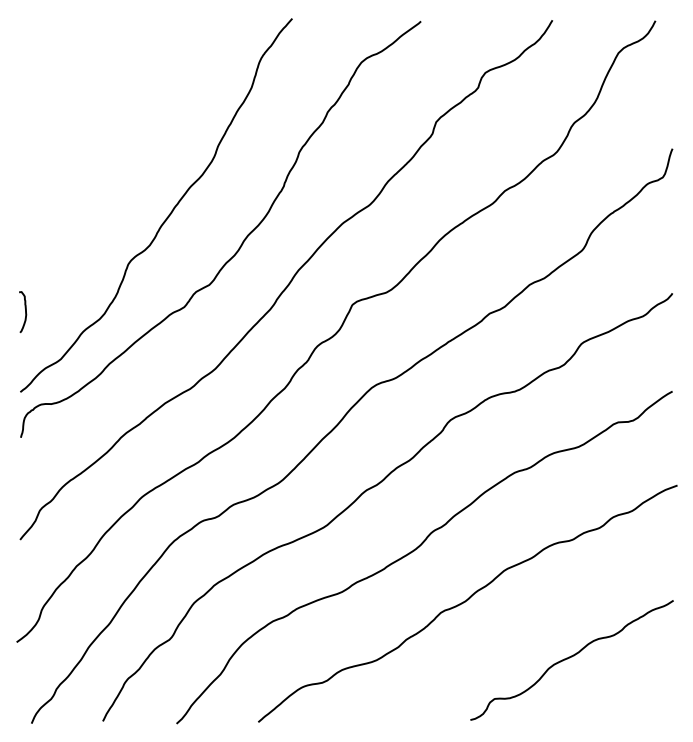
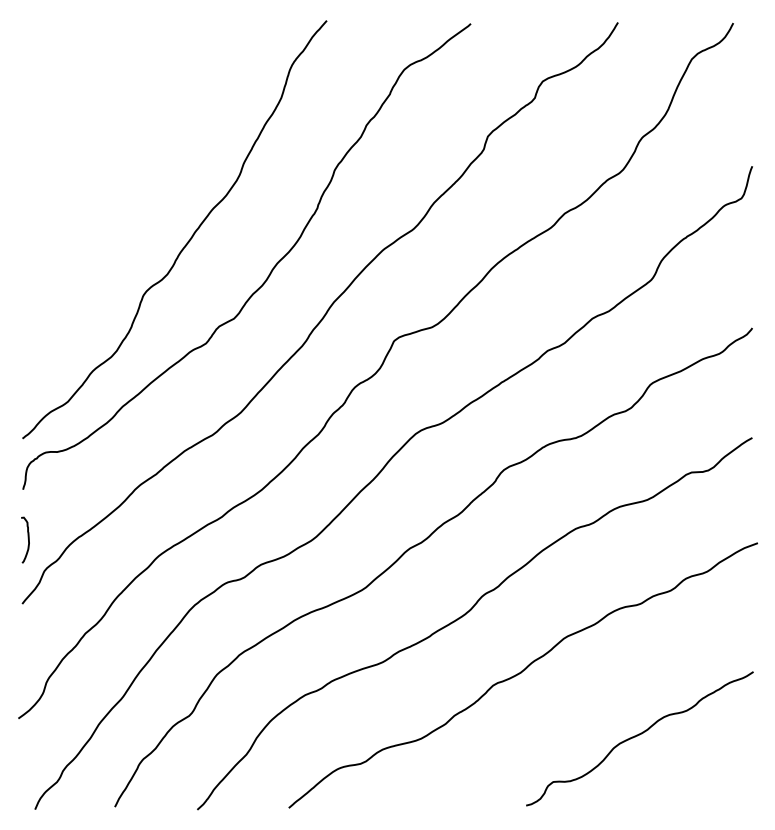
curve: (24, 310) -> (27, 538), moved

